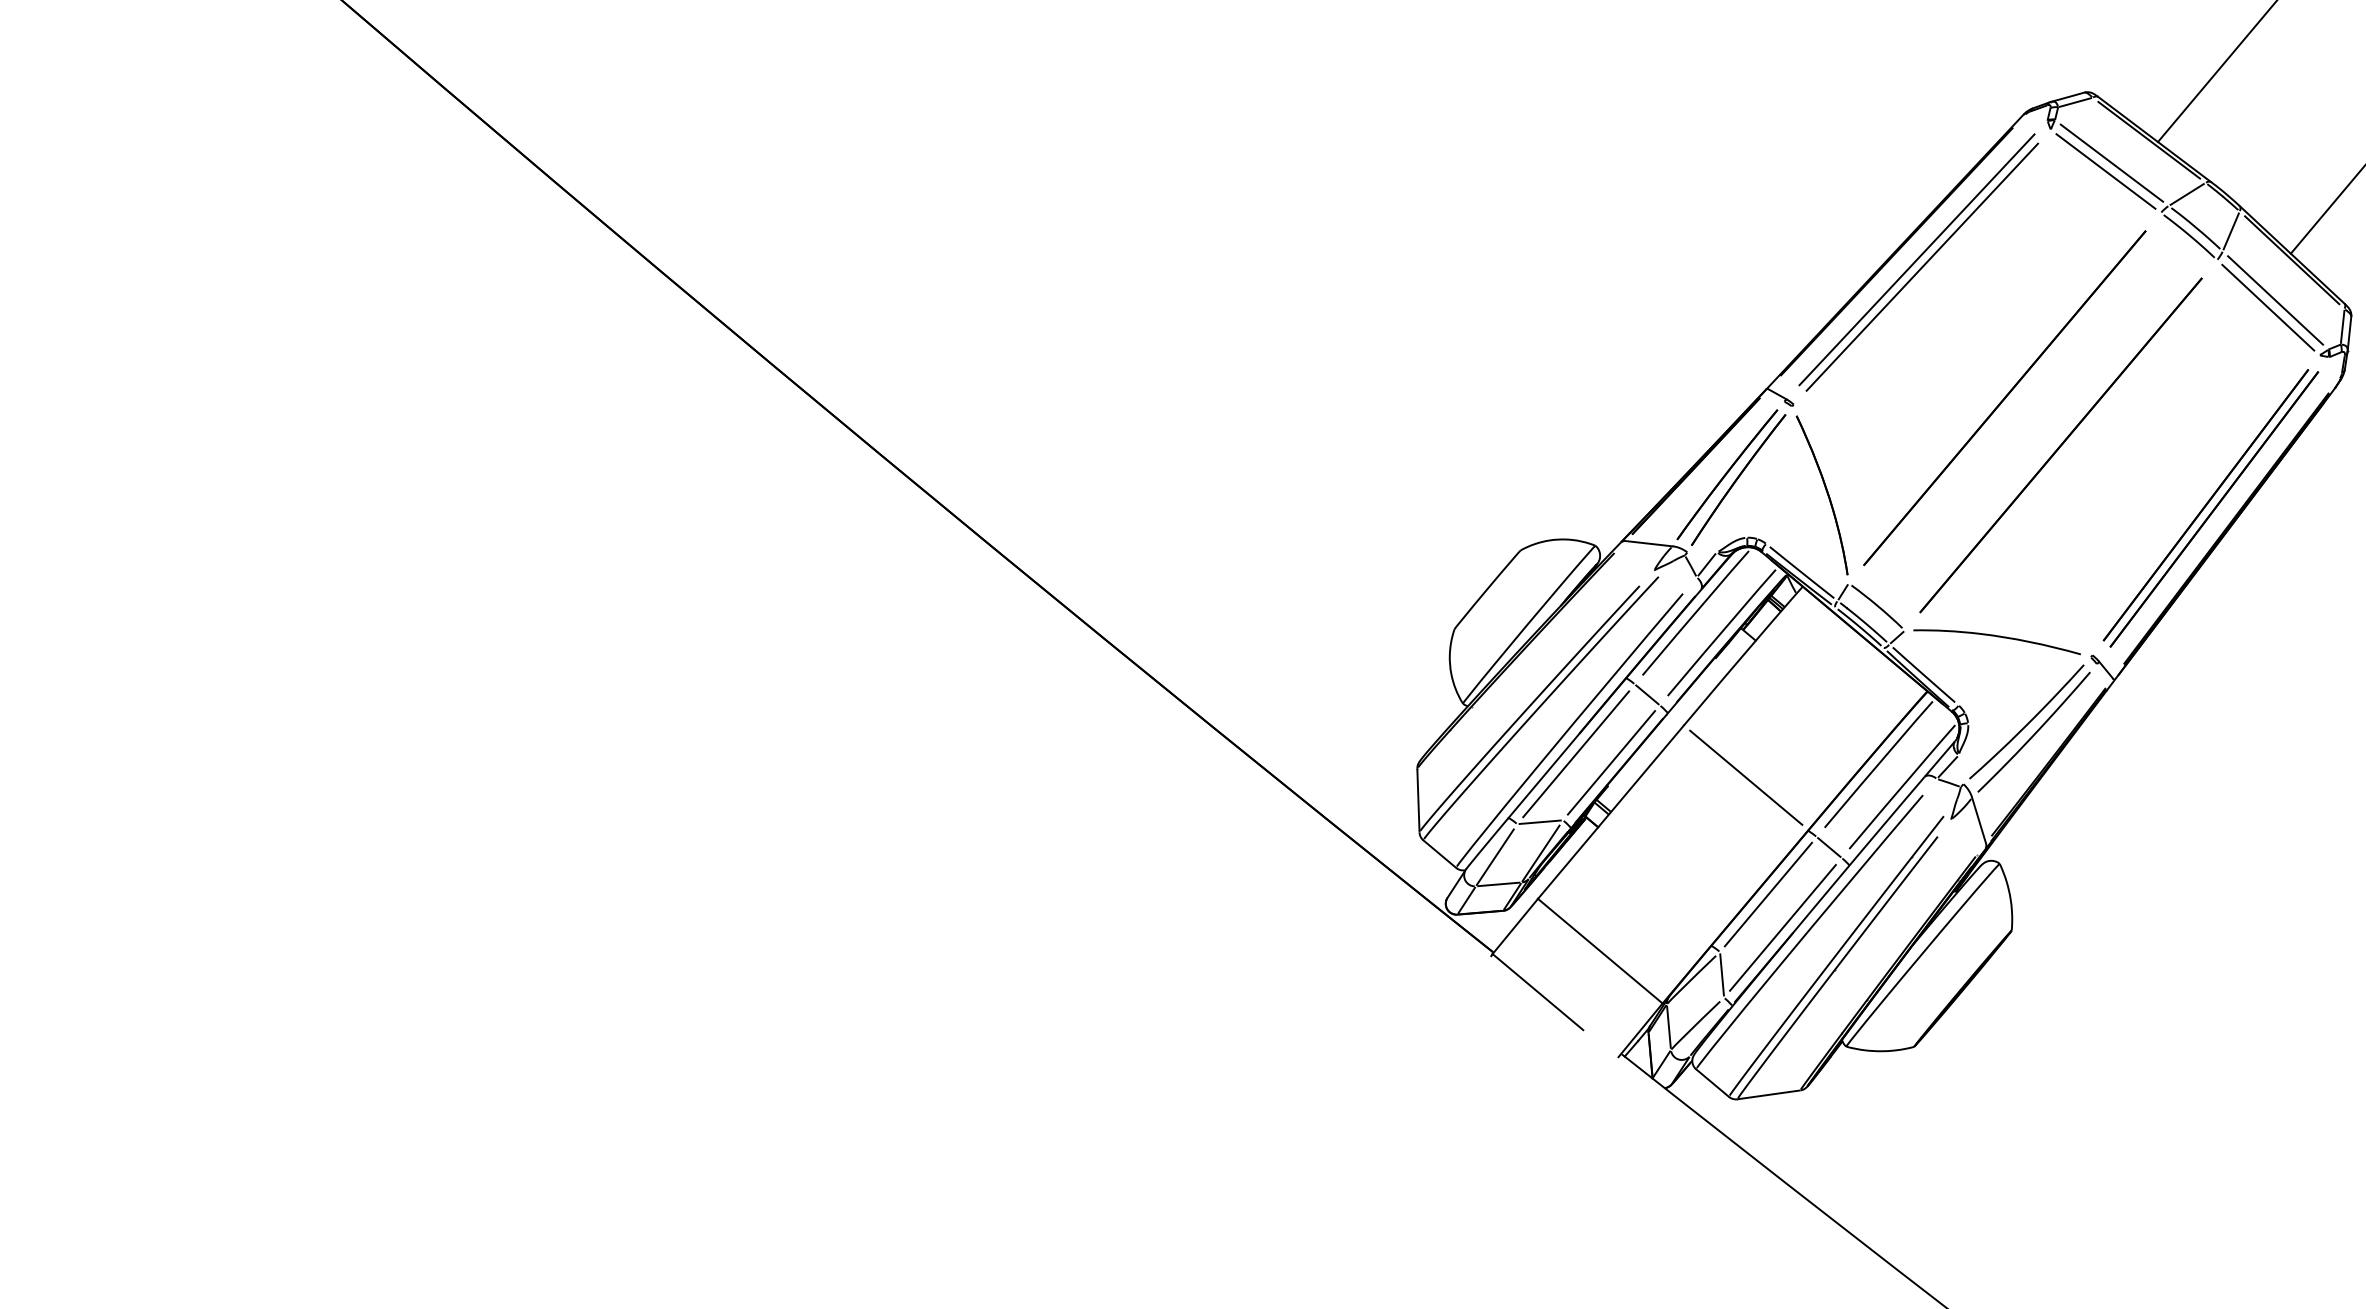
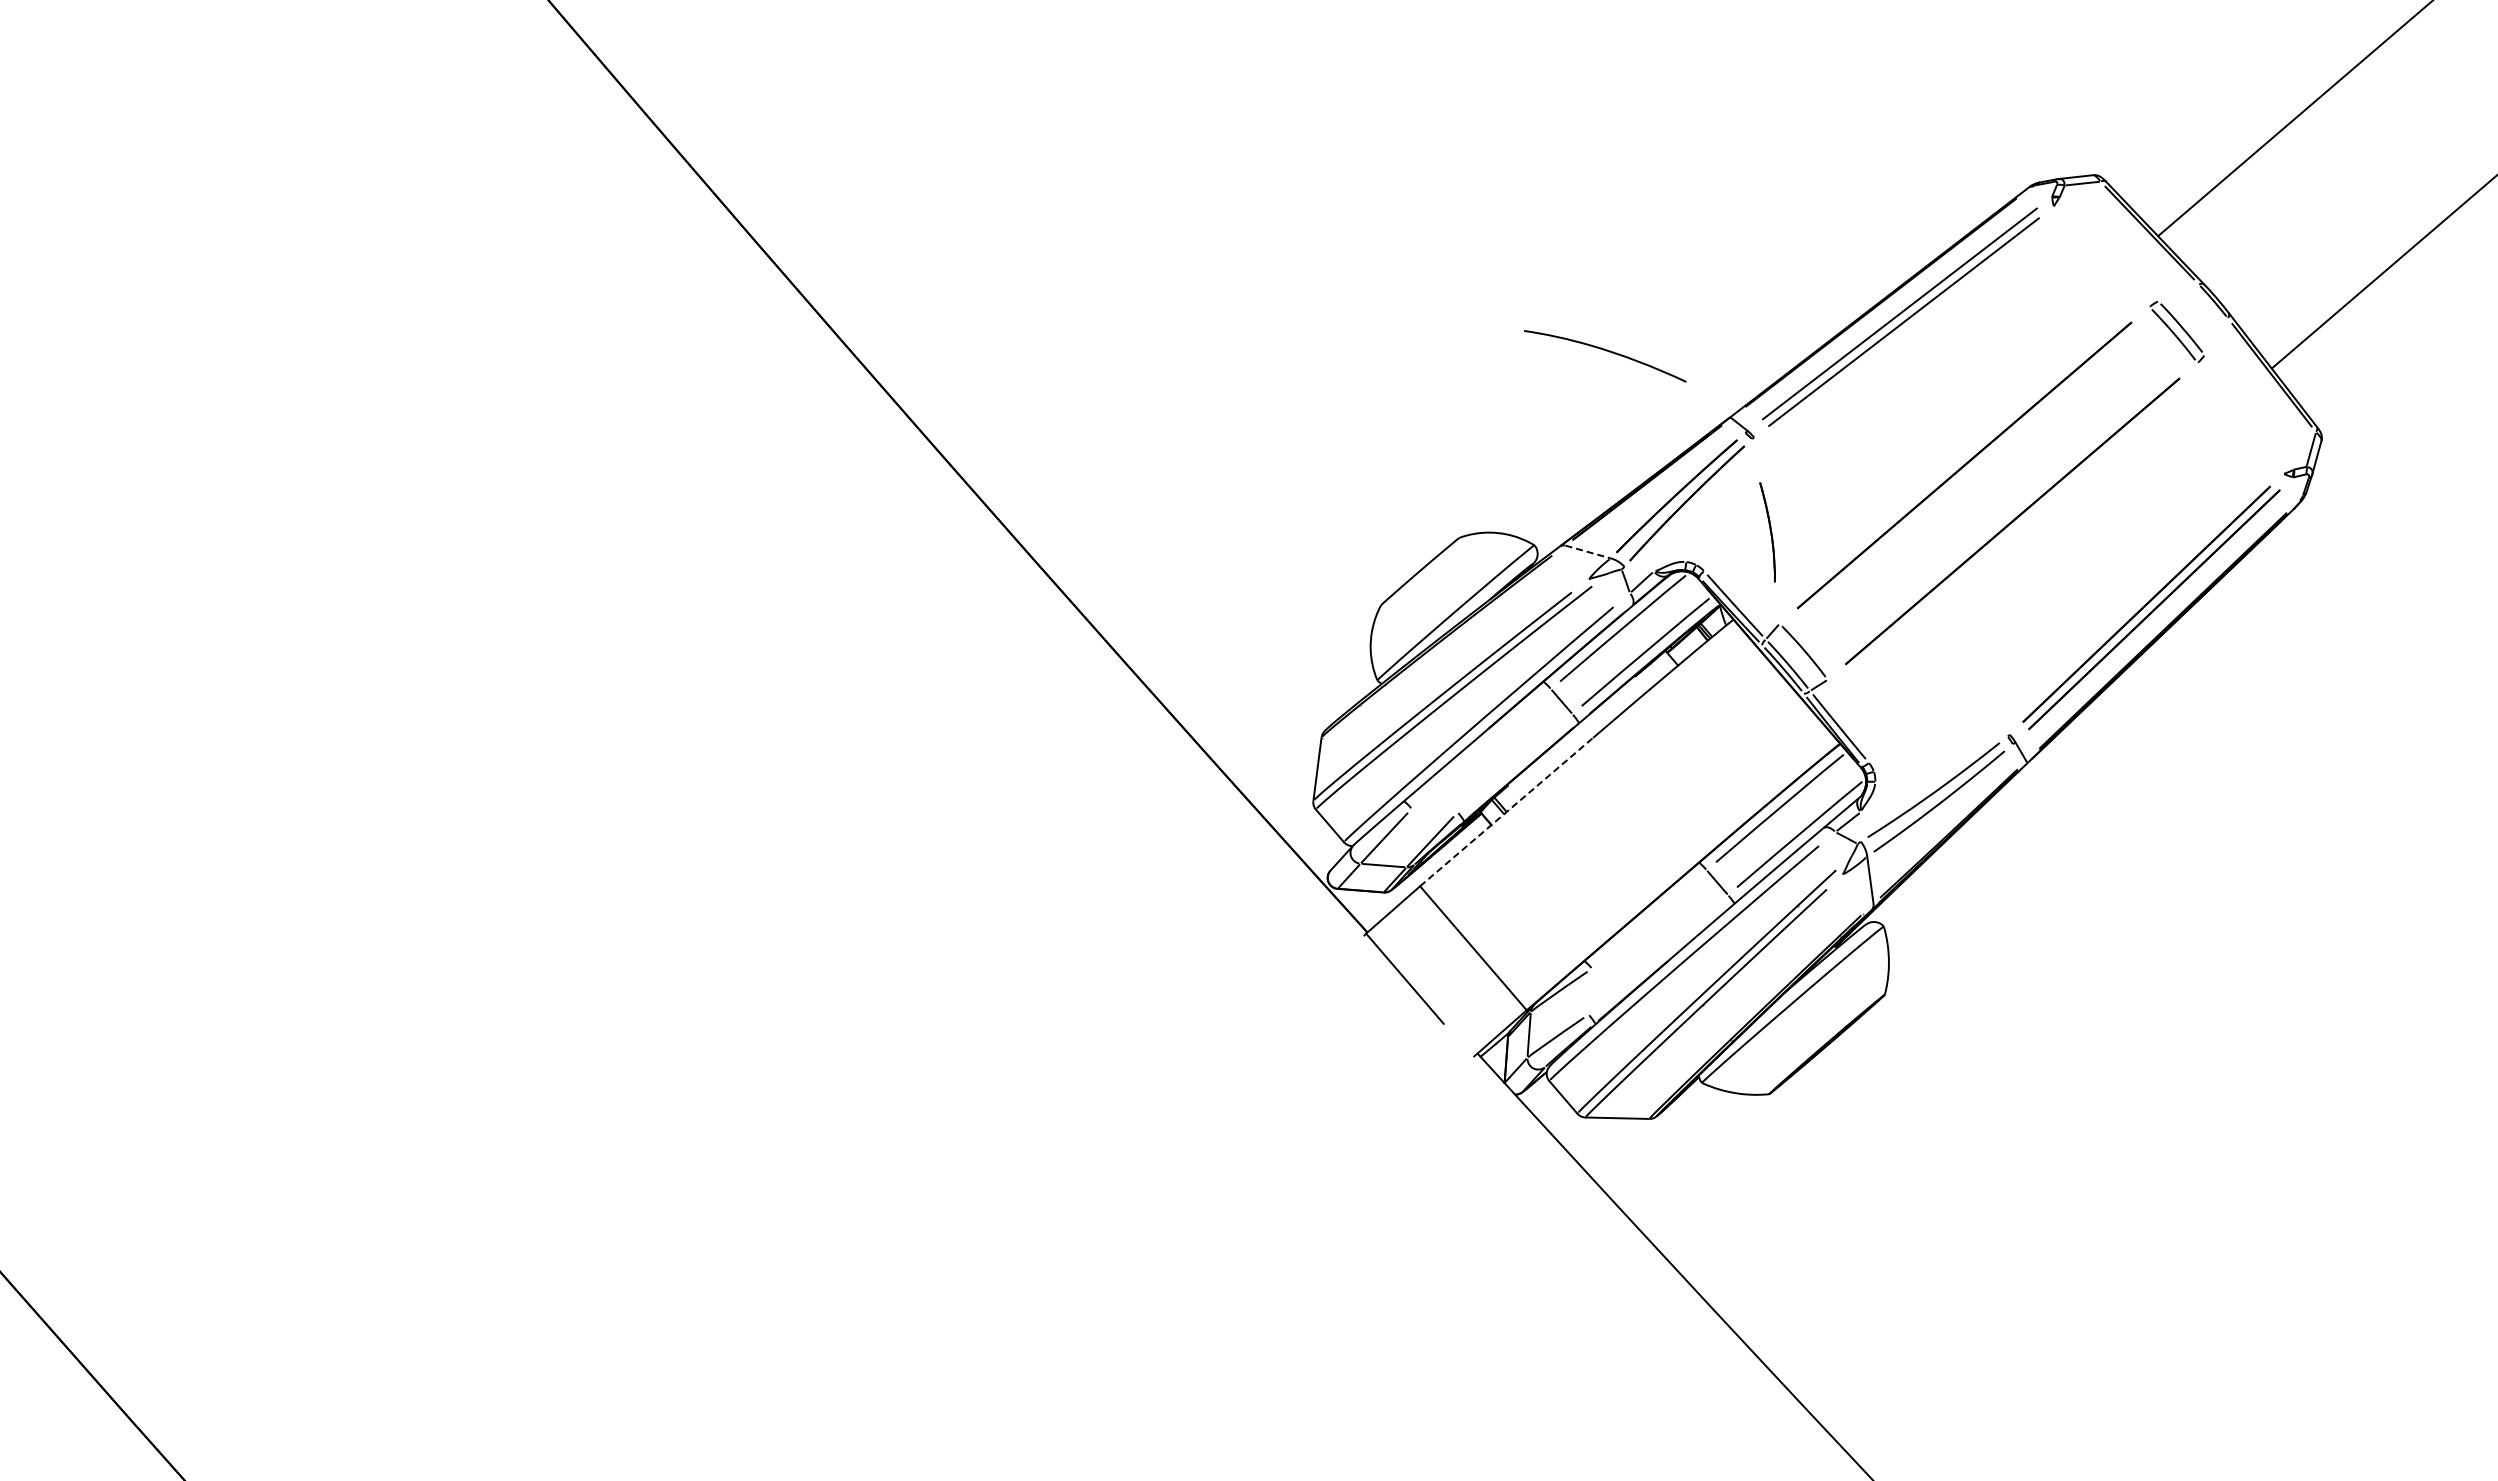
line: (2111, 163) -> (2108, 249), removed
line: (2105, 171) -> (2101, 256), removed
line: (2187, 194) -> (2178, 292), removed
line: (2230, 231) -> (2215, 336), removed
line: (2275, 300) -> (2248, 412), removed
line: (2268, 307) -> (2240, 418), removed
part: (1822, 495) -> (1767, 532), size x0.6
line: (1649, 544) -> (1588, 552), solid -> dashed
curve: (1997, 637) -> (1606, 351), moved
line: (1576, 753) -> (1481, 748), removed
line: (1610, 762) -> (1514, 762), removed
line: (1746, 777) -> (1646, 799), removed
line: (1610, 812) -> (1506, 812), solid -> dashed
line: (1539, 822) -> (1434, 810), removed
line: (1768, 894) -> (1649, 919), removed
line: (1782, 927) -> (1658, 954), removed
line: (1721, 974) -> (1589, 991), removed

